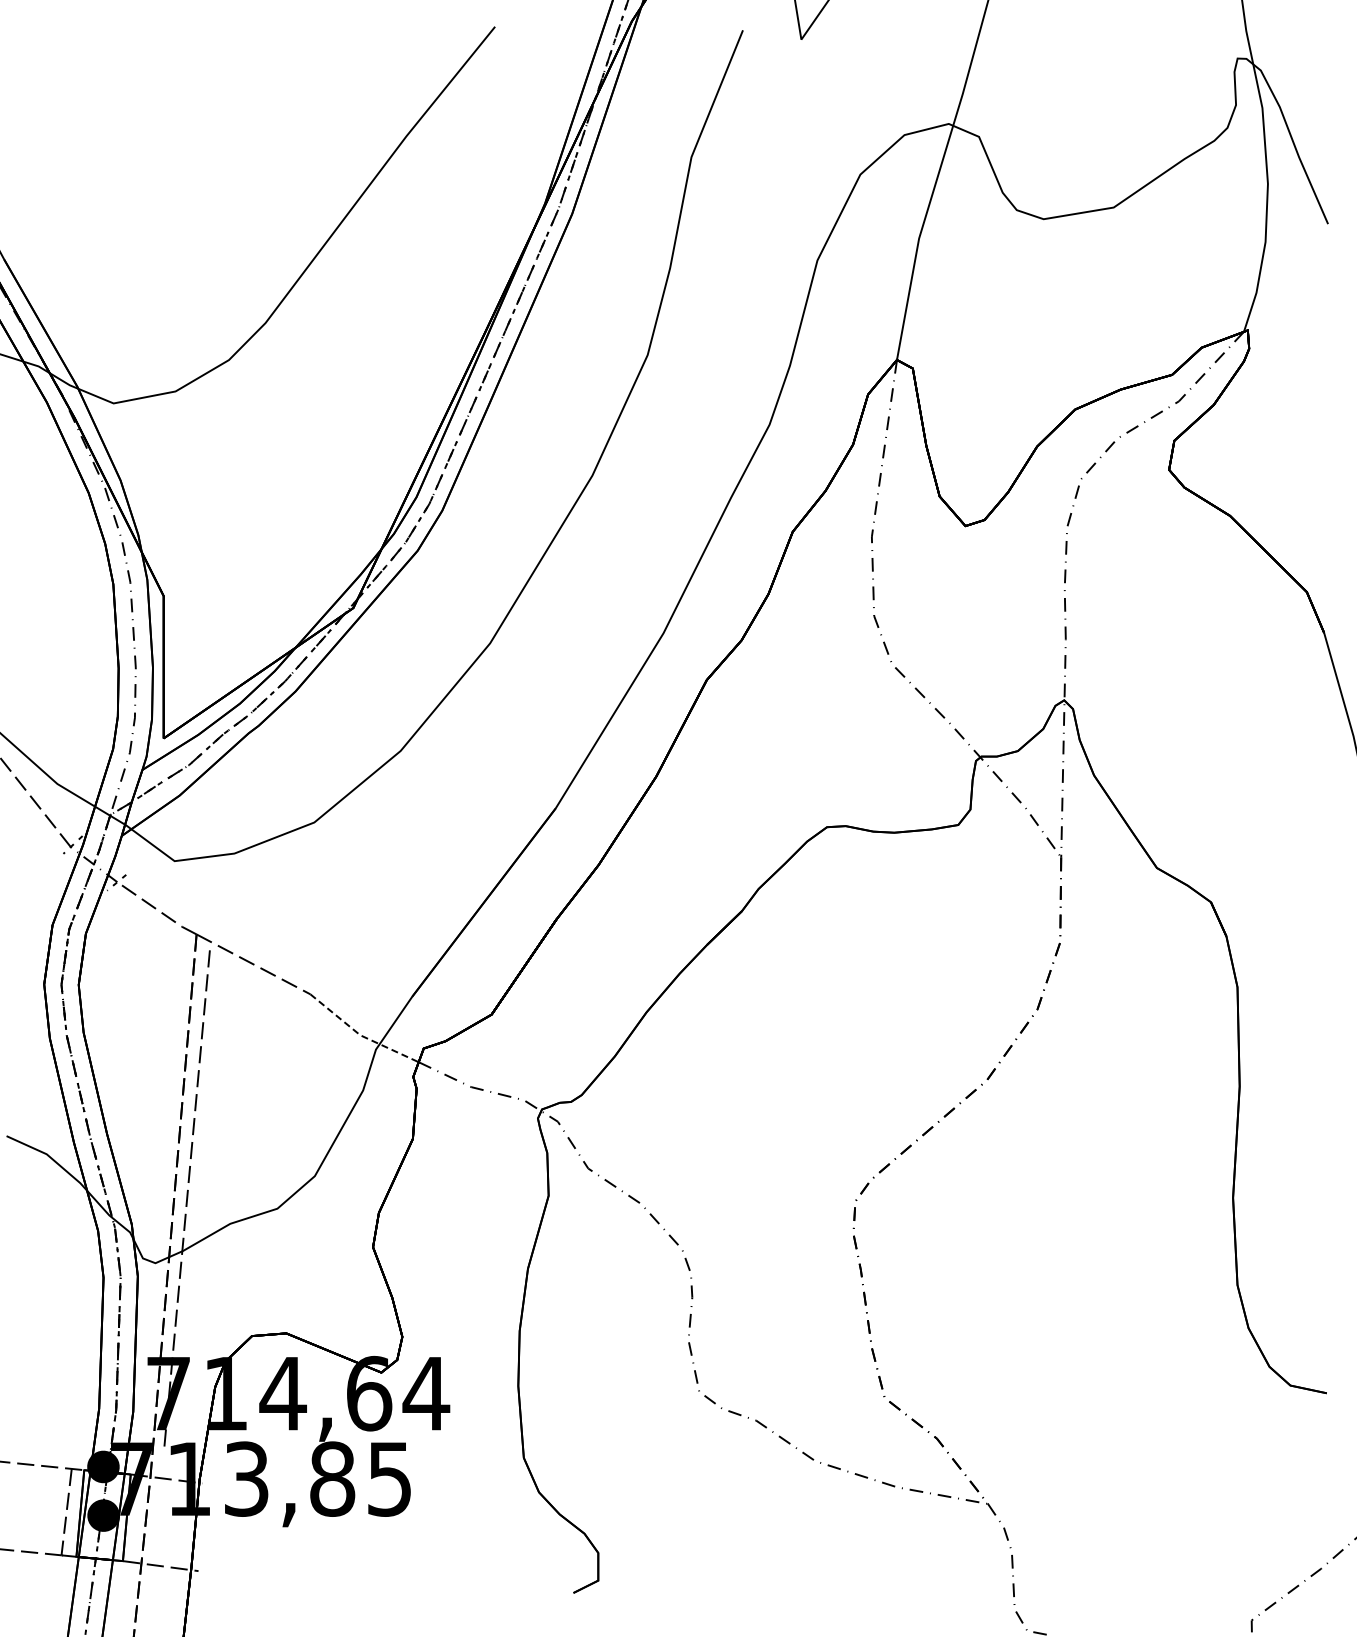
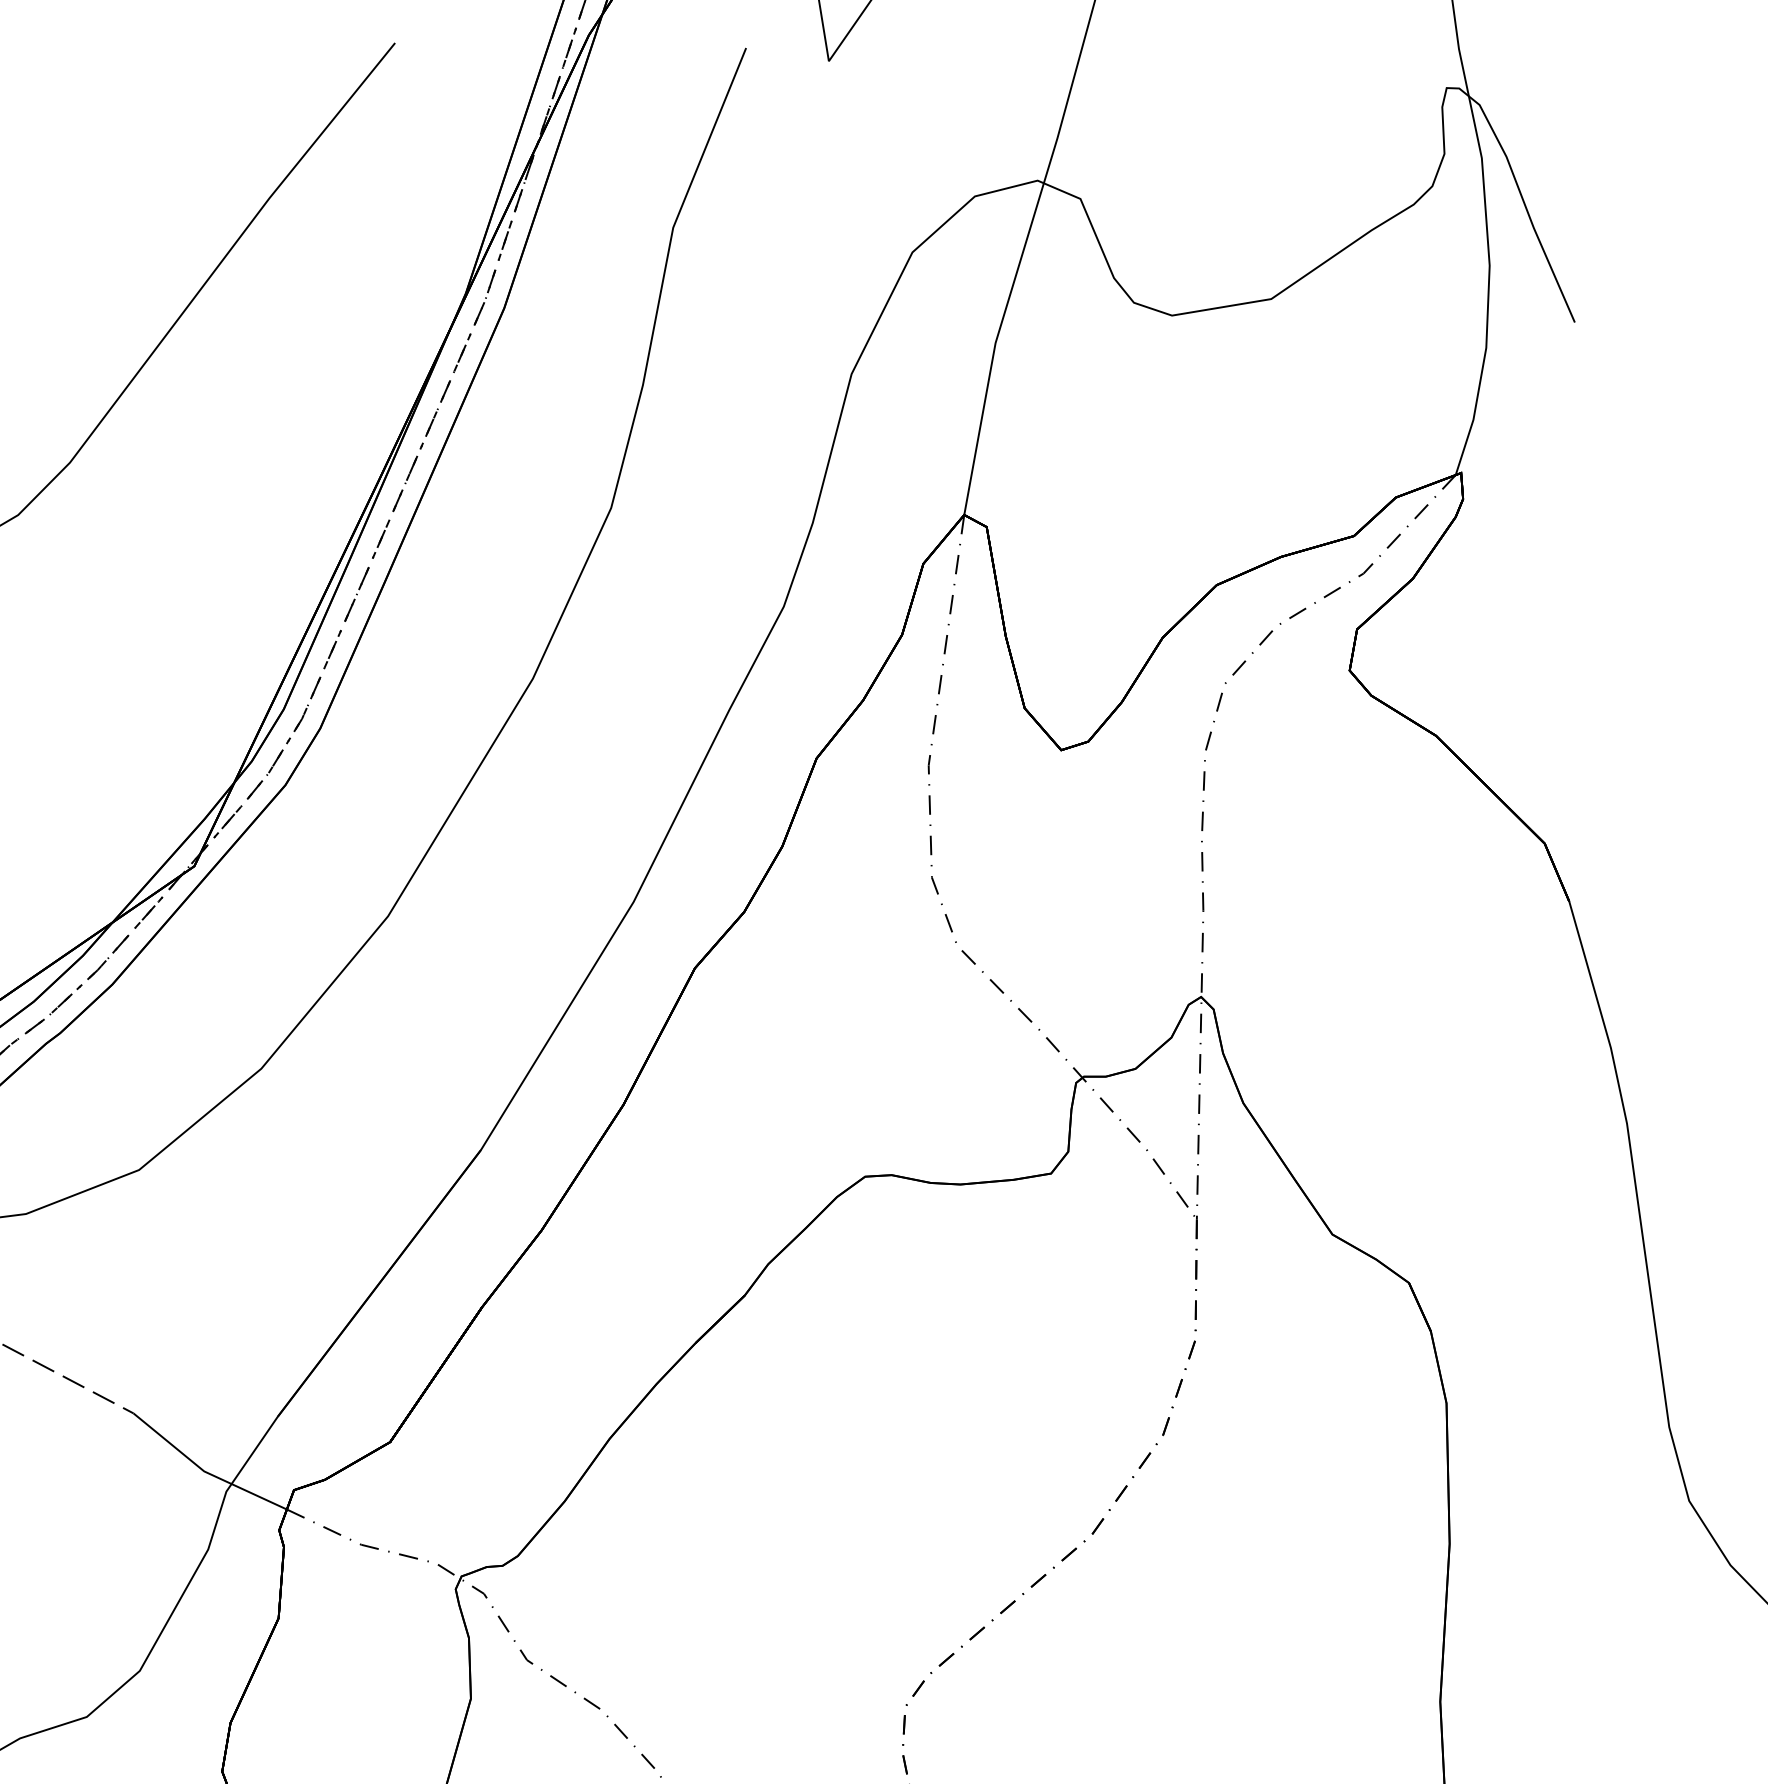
line: (360, 1035) -> (204, 1471), dashed -> solid

